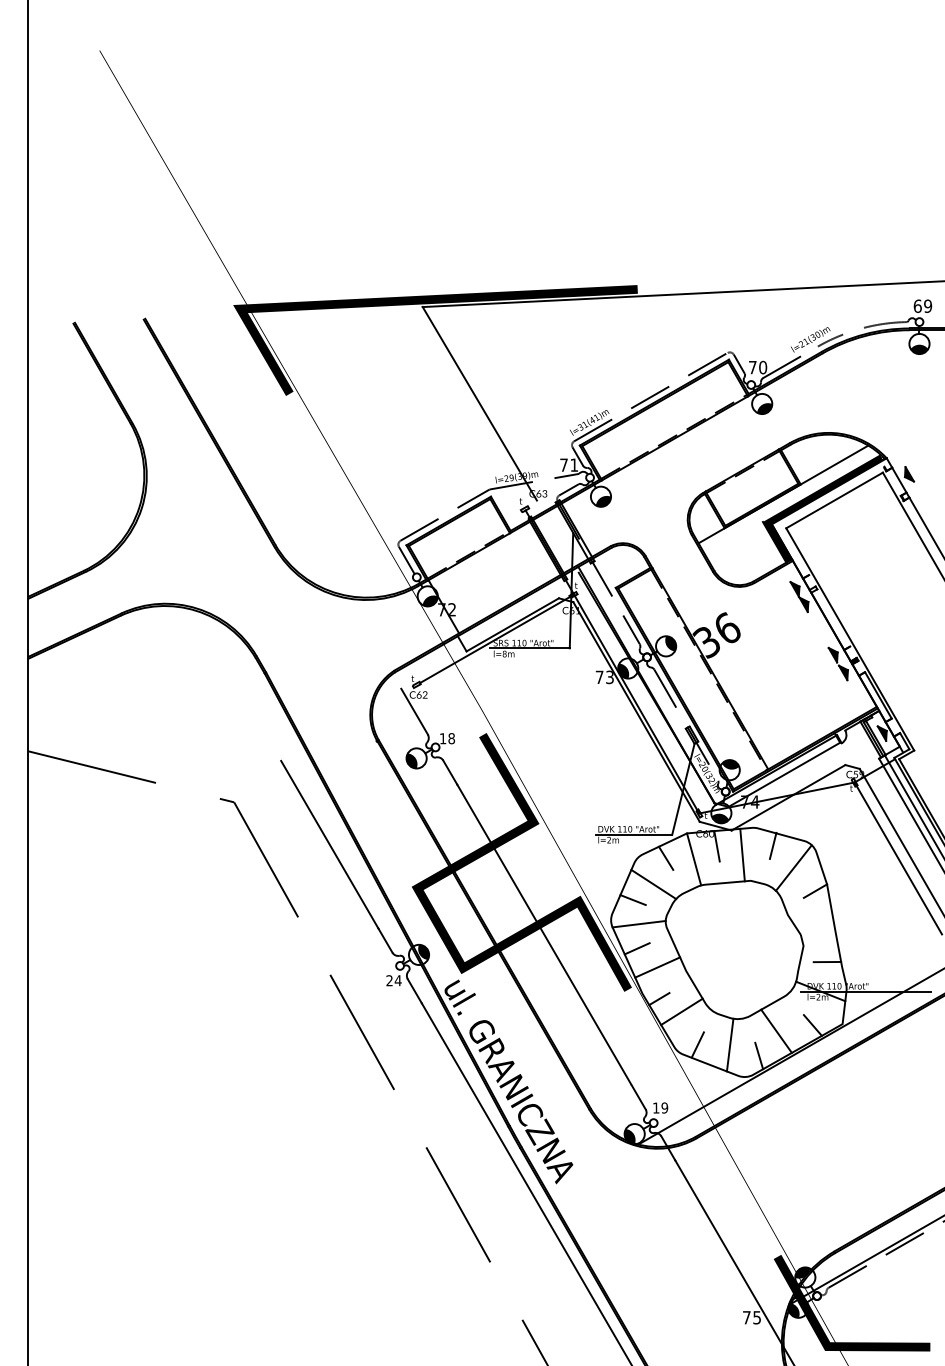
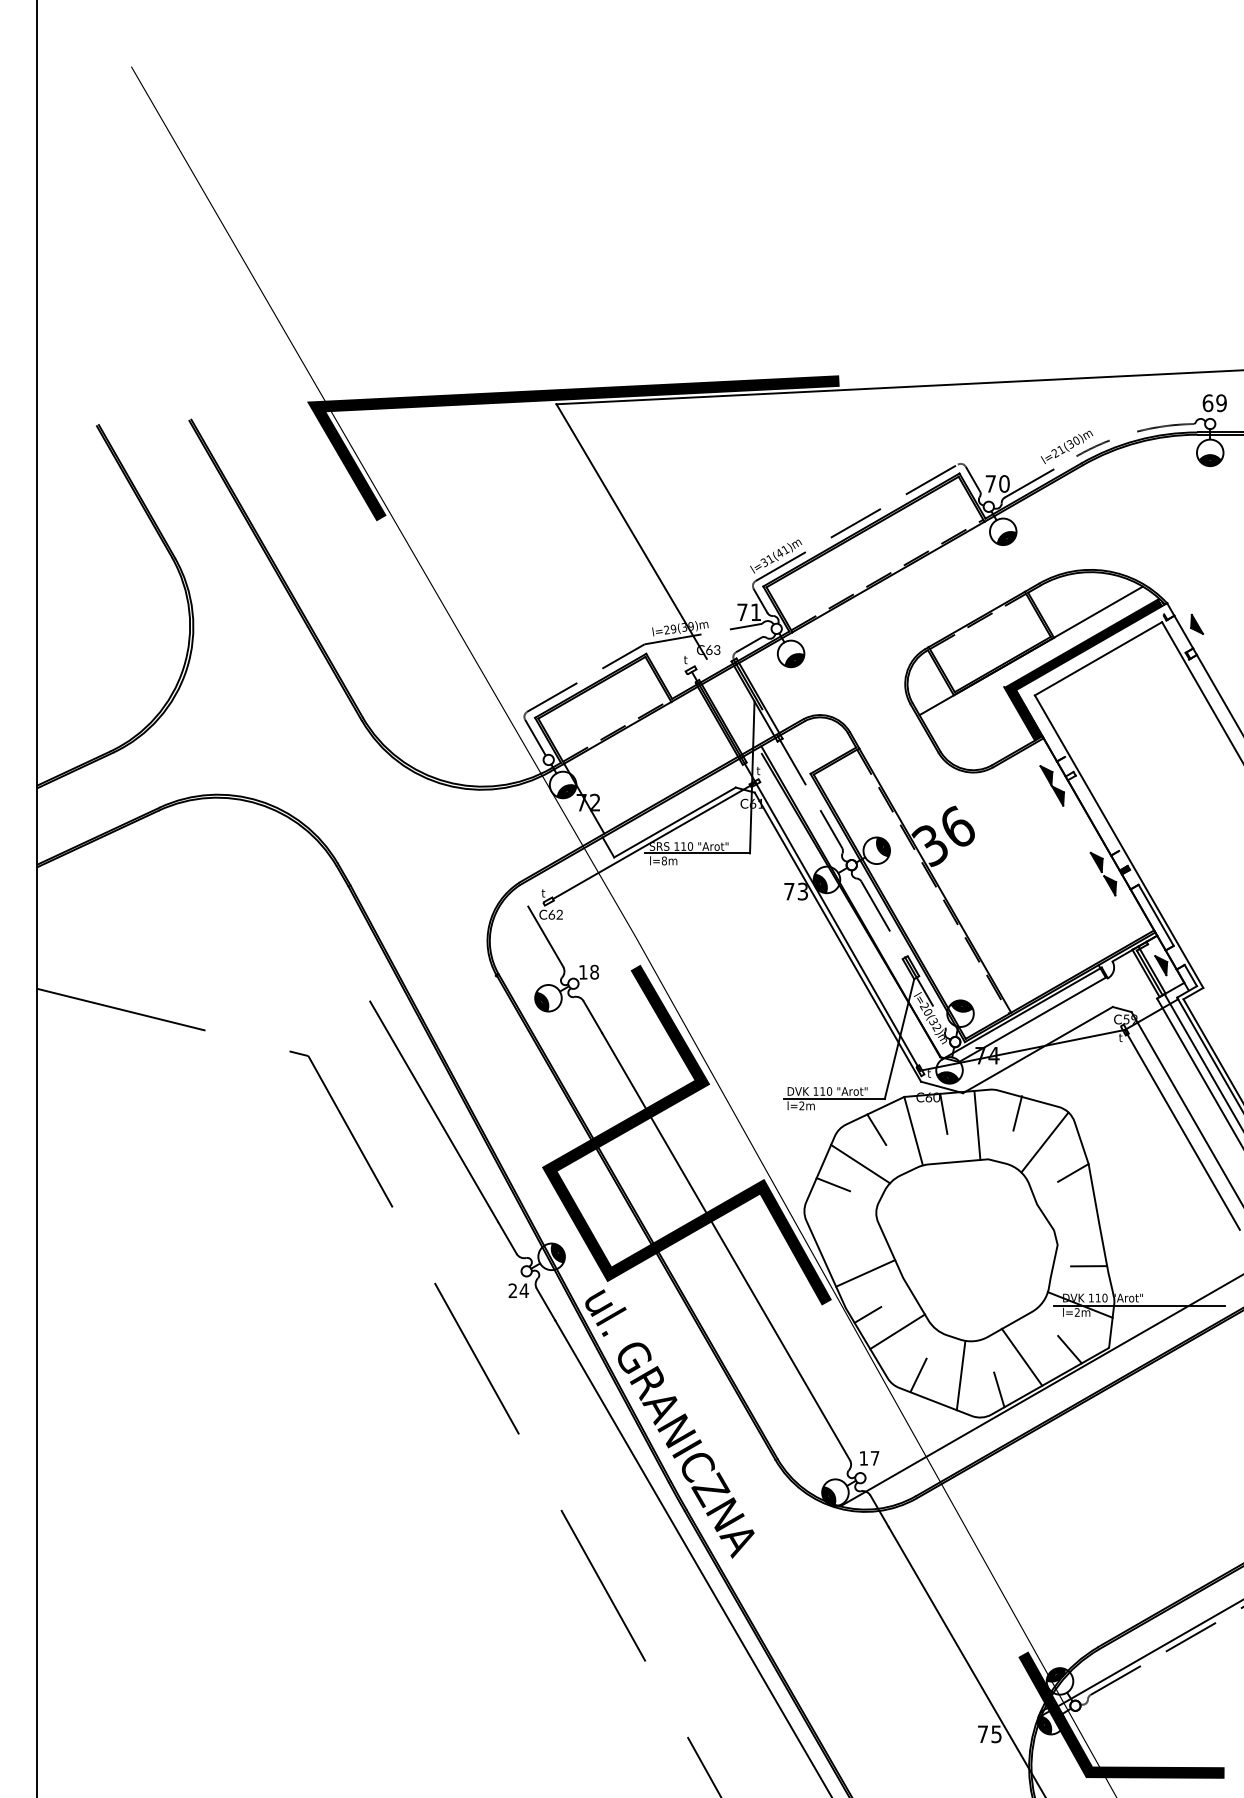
line: (638, 924) -> (840, 1216), removed
line: (636, 948) -> (837, 1248), removed
text: (664, 1107) -> (874, 1457), 19 -> 17

